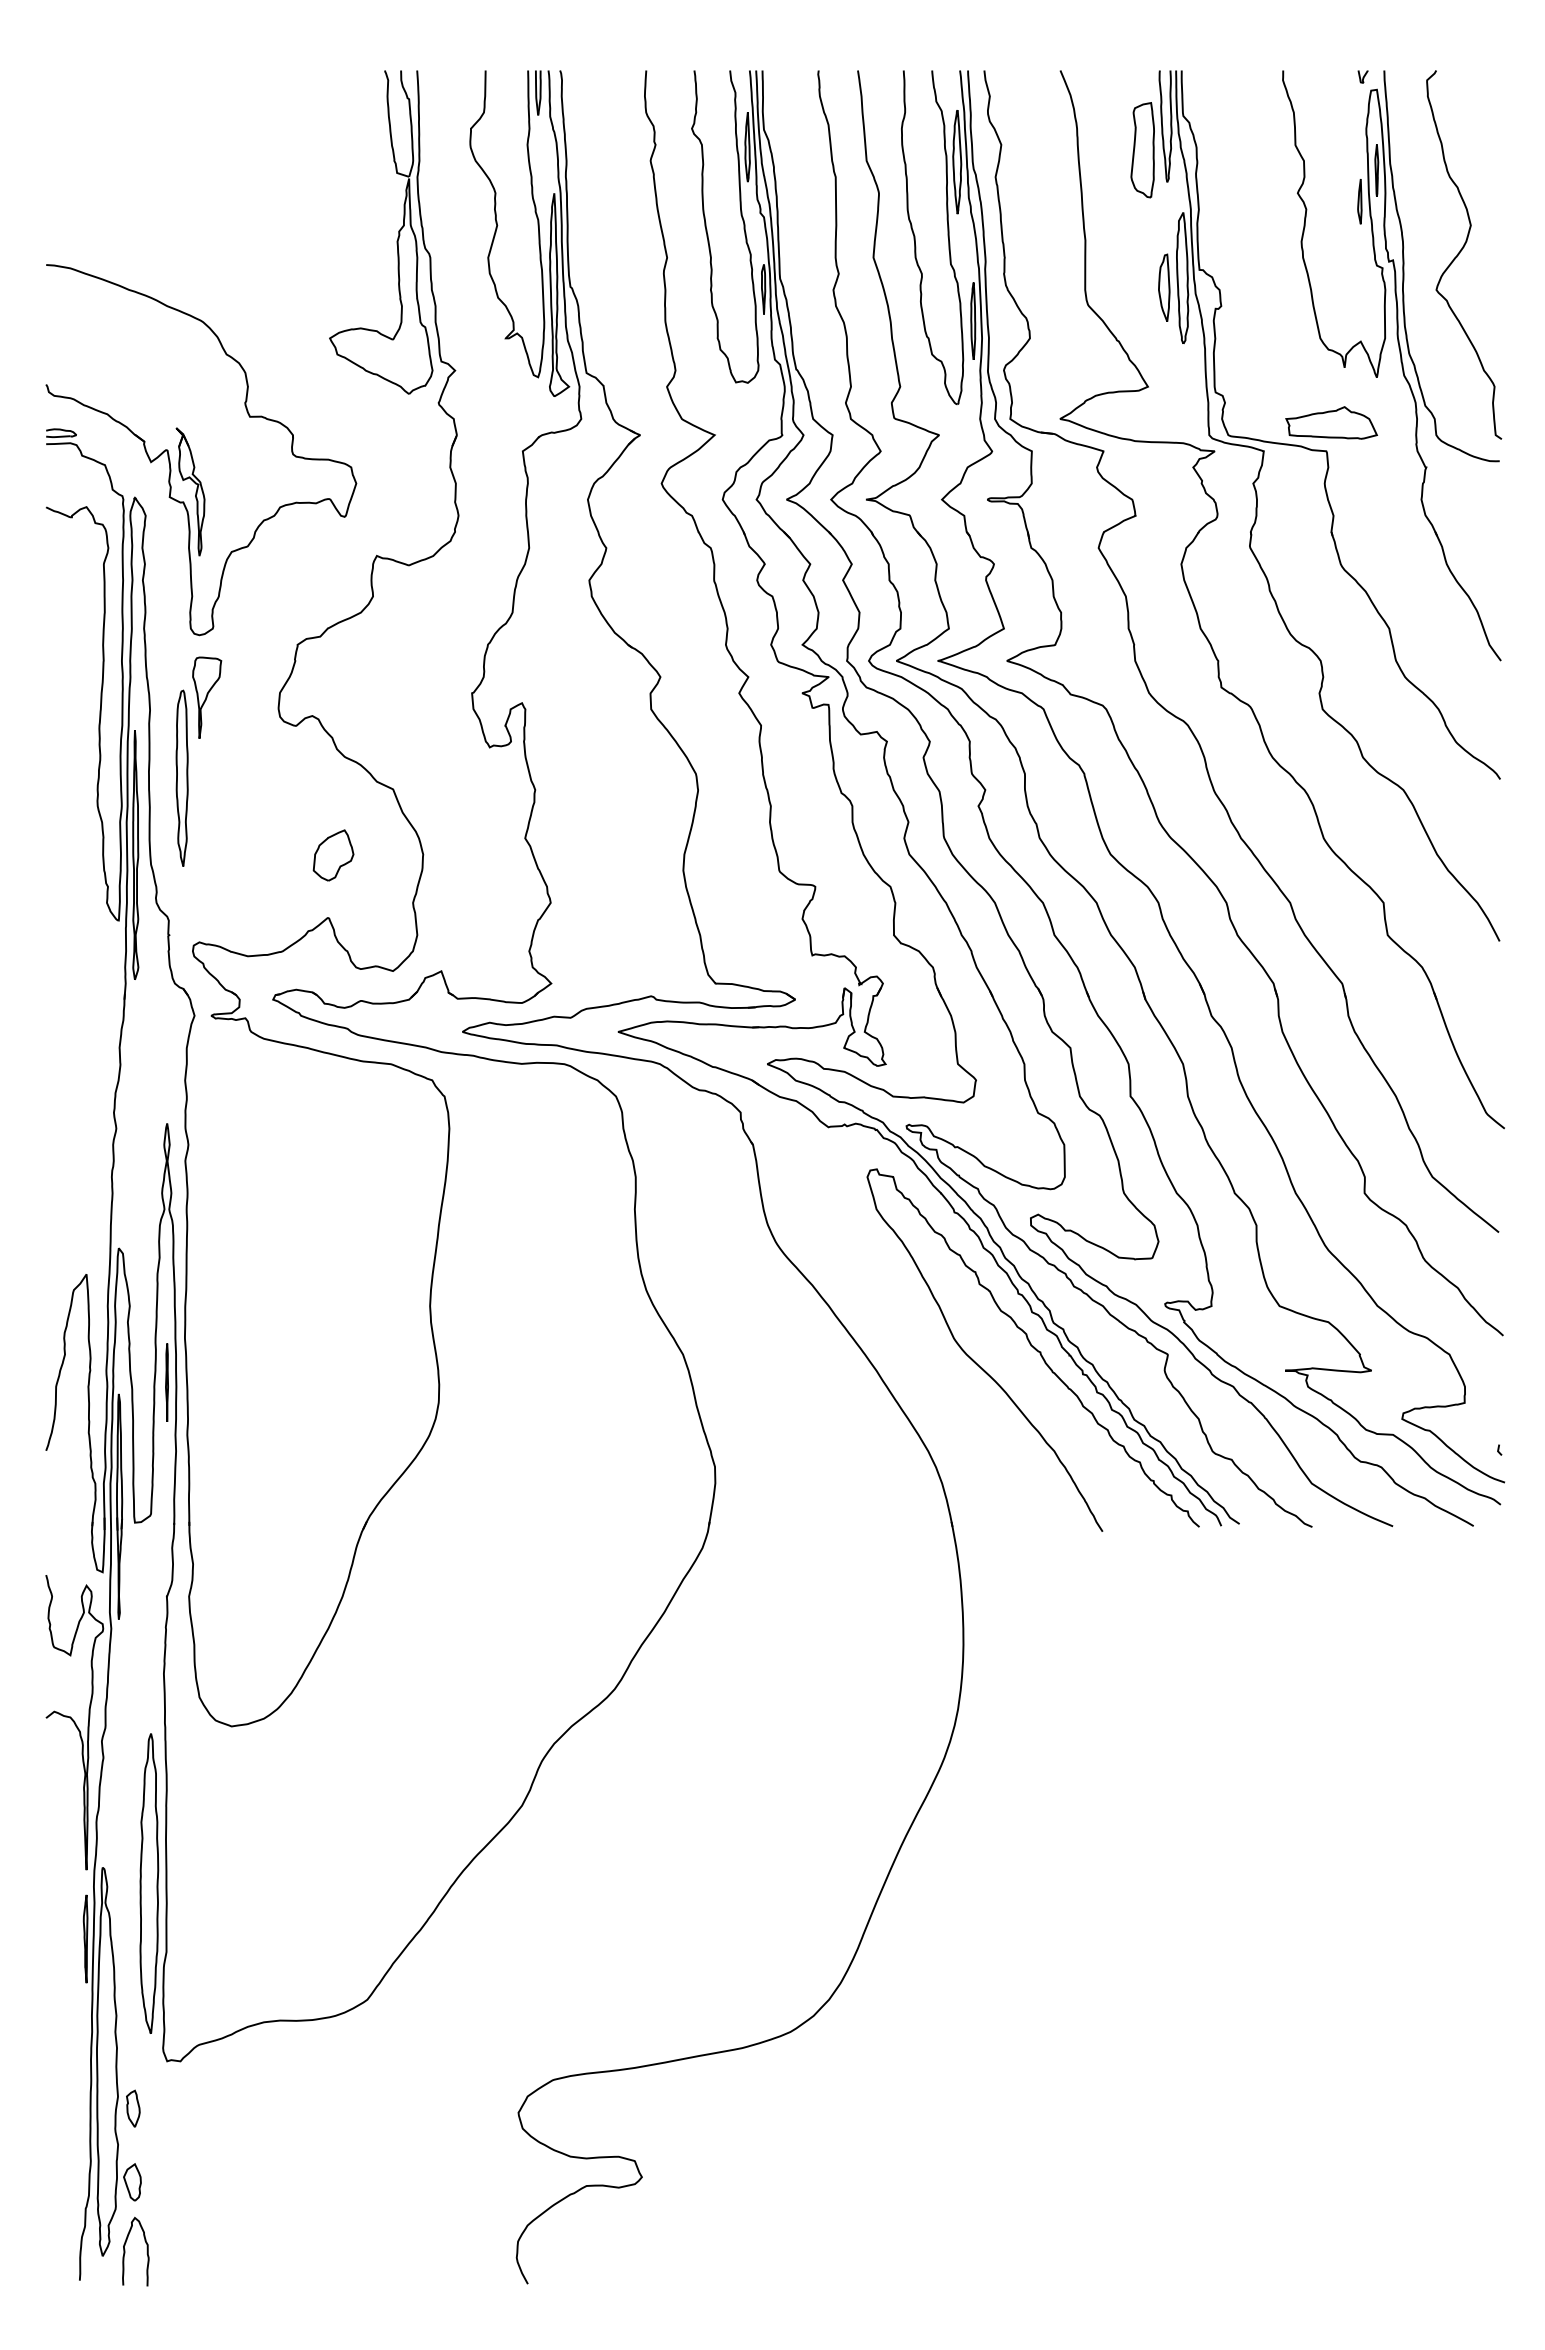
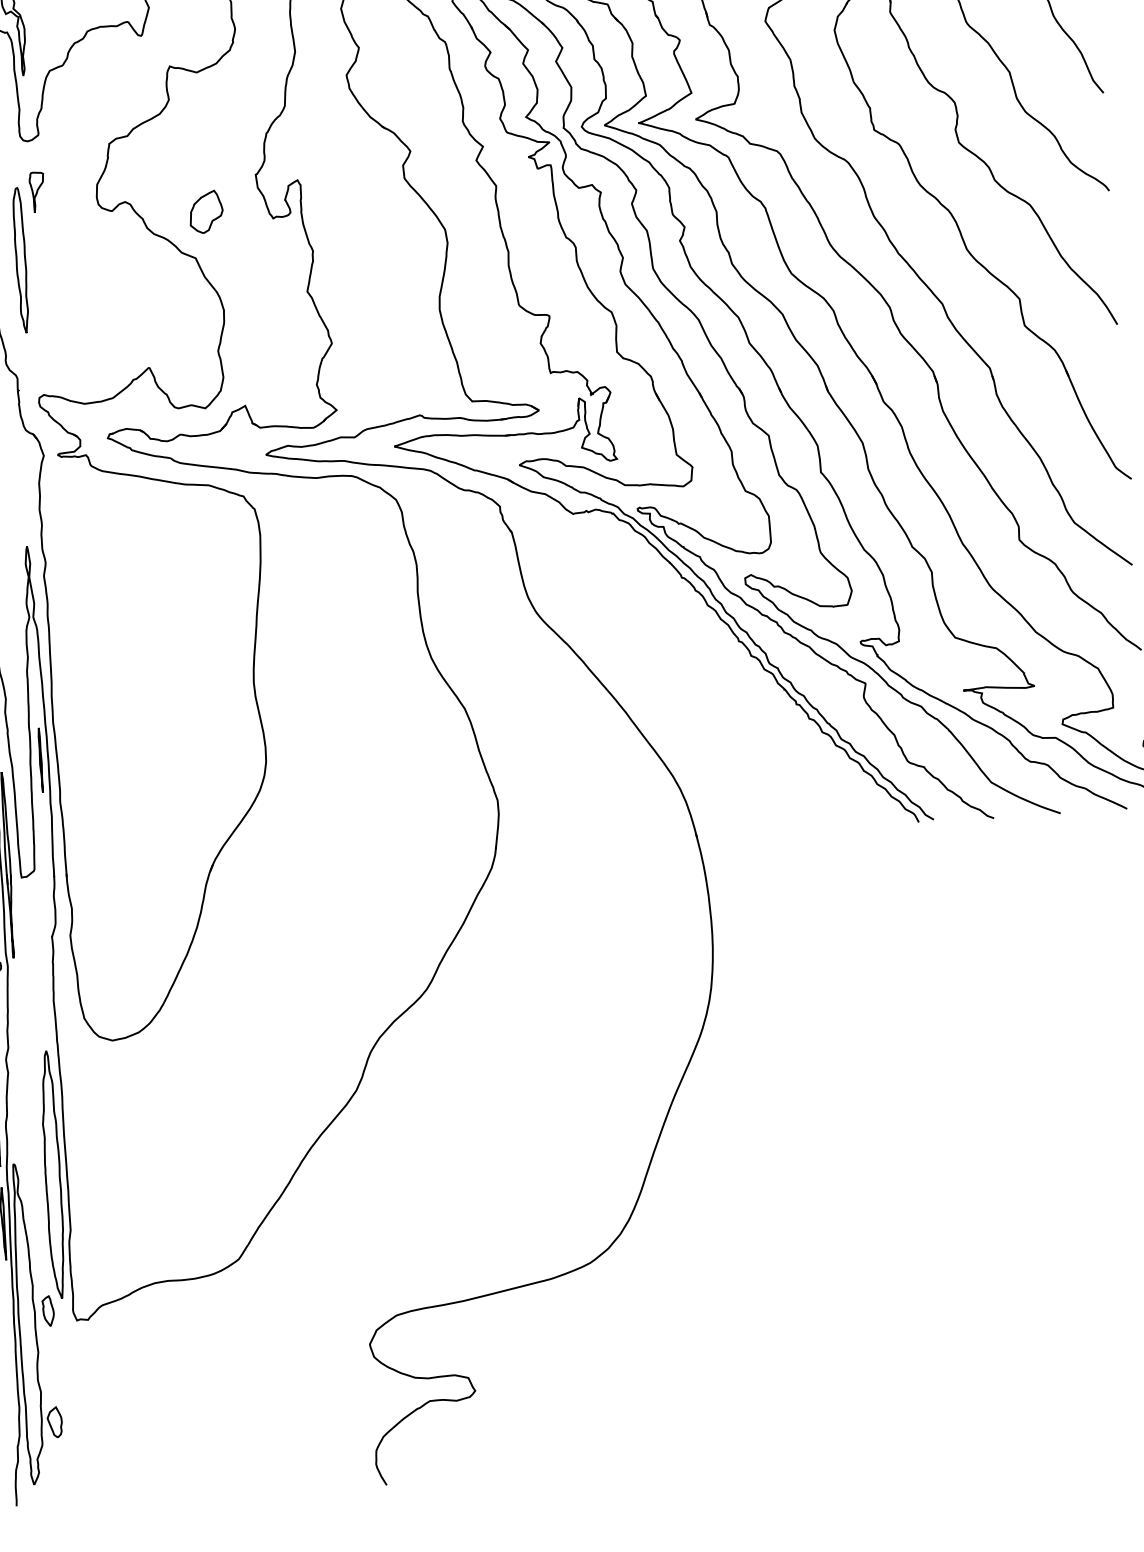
part: (207, 697) -> (37, 192), size x0.6
part: (333, 855) -> (206, 212), moved
curve: (1033, 1348) -> (754, 685), removed
part: (133, 2108) -> (48, 1310), moved
curve: (125, 2251) -> (52, 1479), removed

